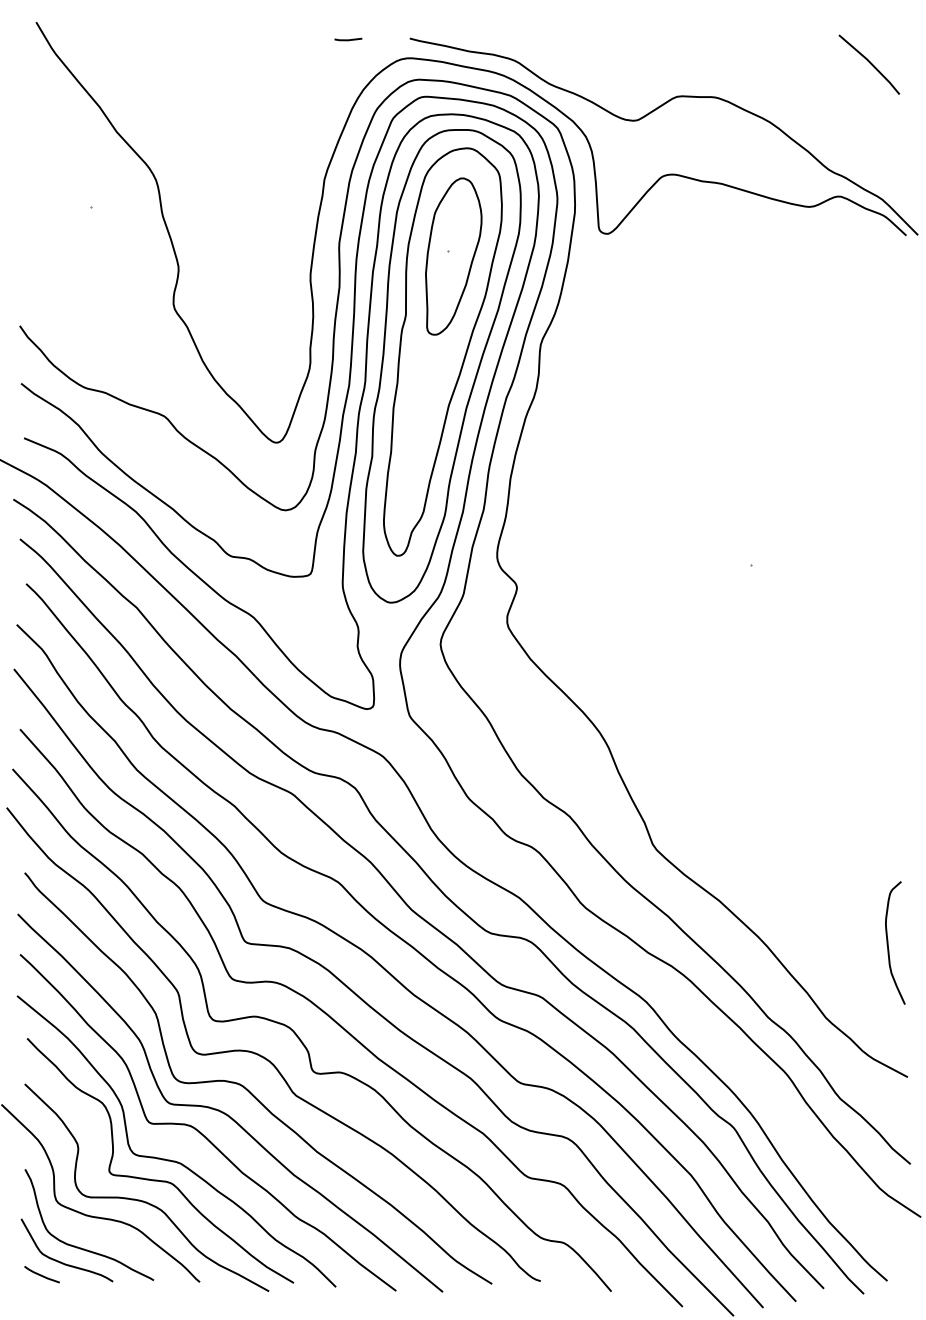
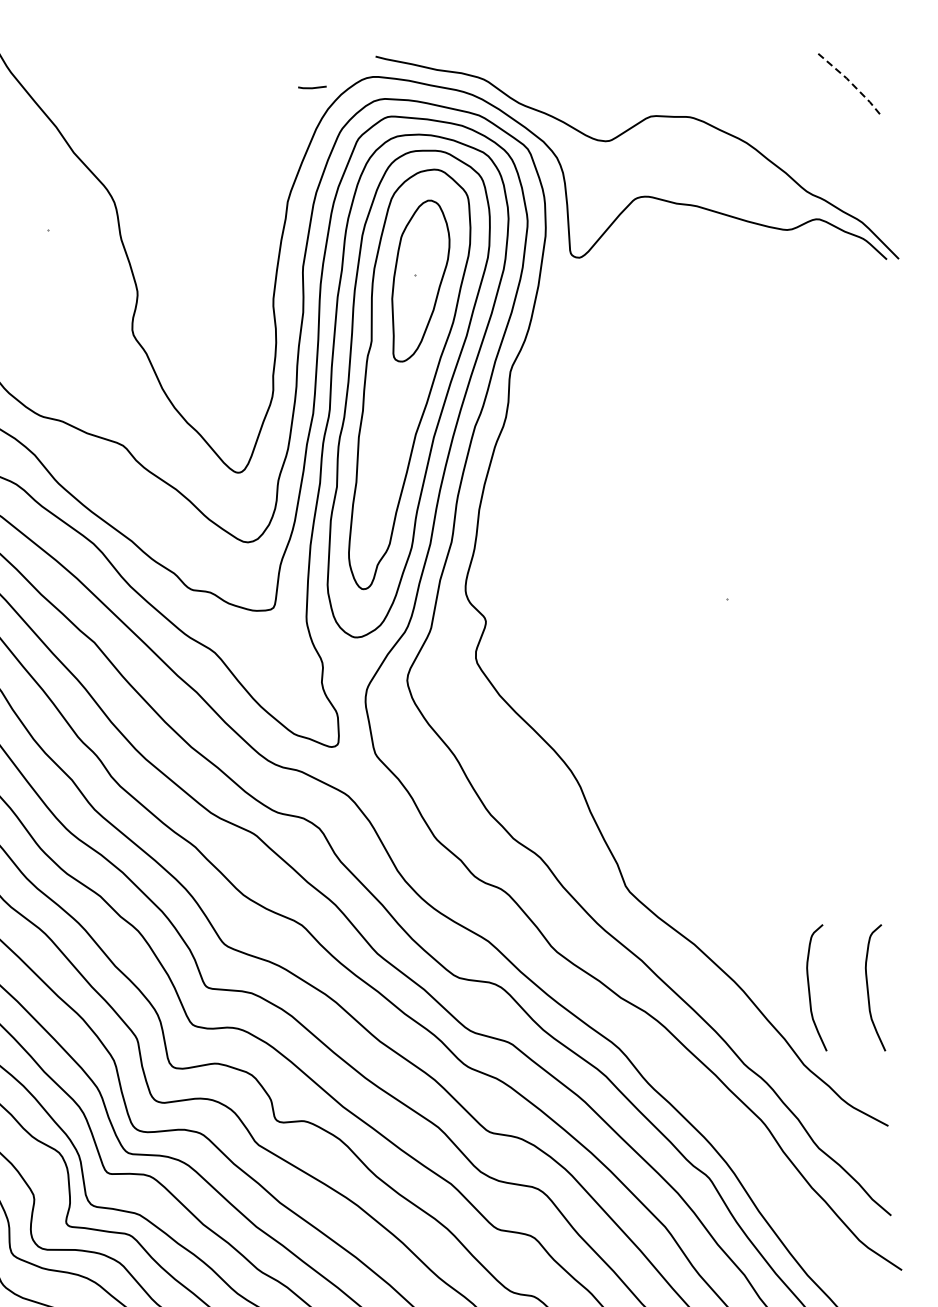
line: (348, 39) -> (312, 87), moved
line: (870, 63) -> (849, 82), solid -> dashed
curve: (831, 942) -> (809, 987), added

